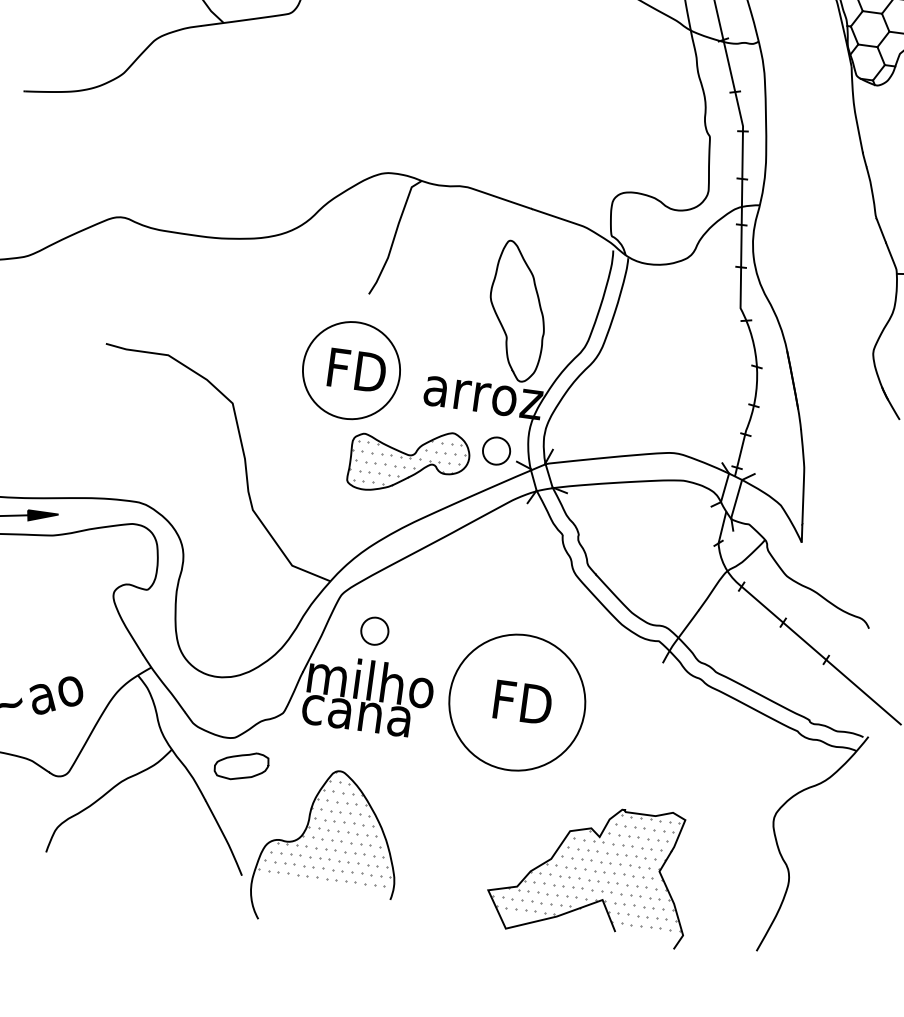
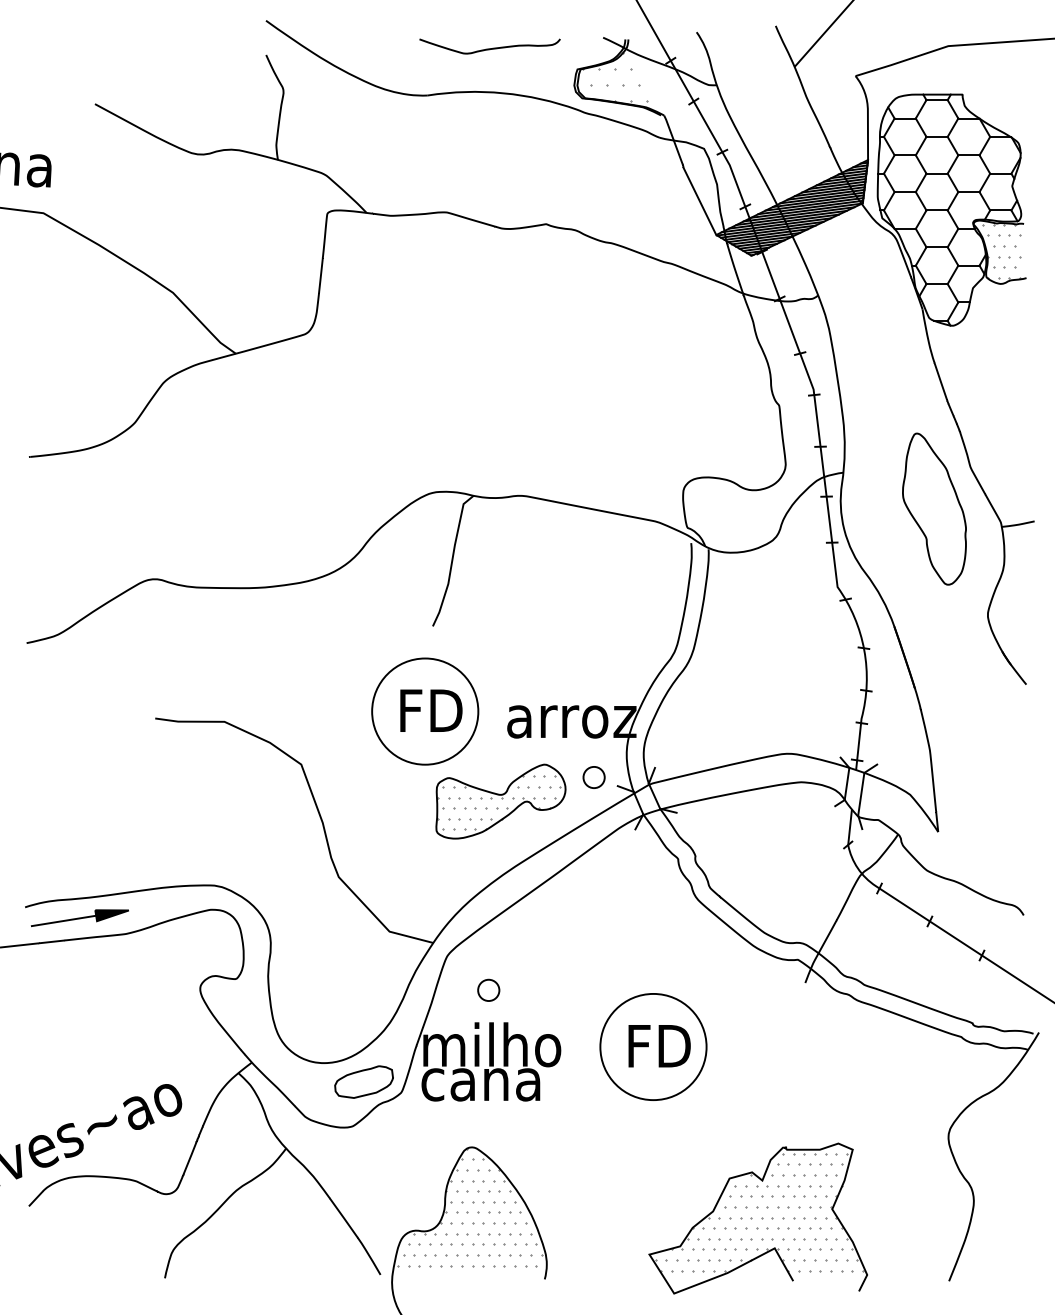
part: (517, 310) -> (934, 508), moved
part: (495, 450) -> (593, 777), size x0.71
part: (374, 630) -> (488, 989), size x0.71
circle: (517, 702) -> (653, 1046), size x0.71
part: (241, 765) -> (363, 1081), moved

